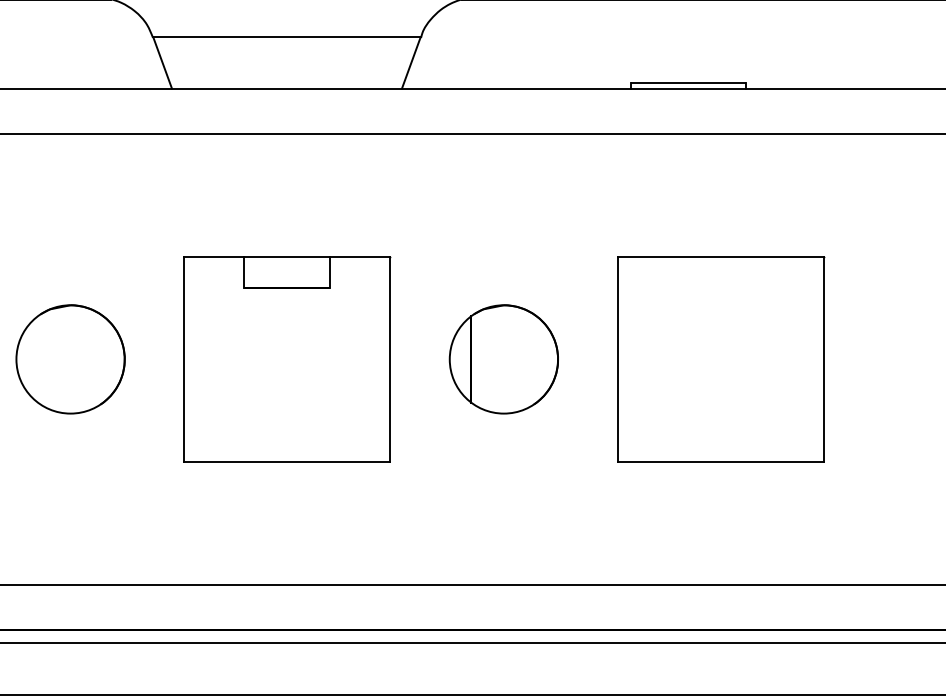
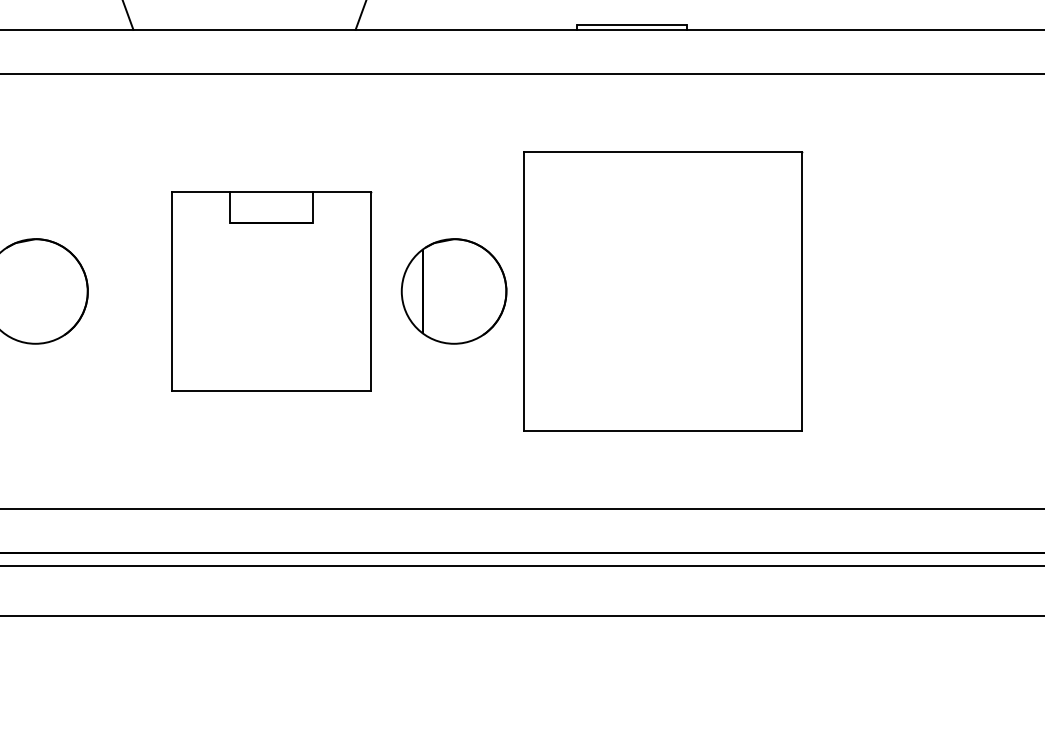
part: (286, 359) -> (271, 291), moved
part: (720, 359) -> (663, 291), size x1.4

